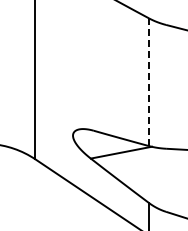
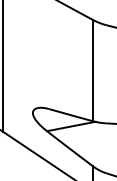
line: (148, 82) -> (92, 70), dashed -> solid

